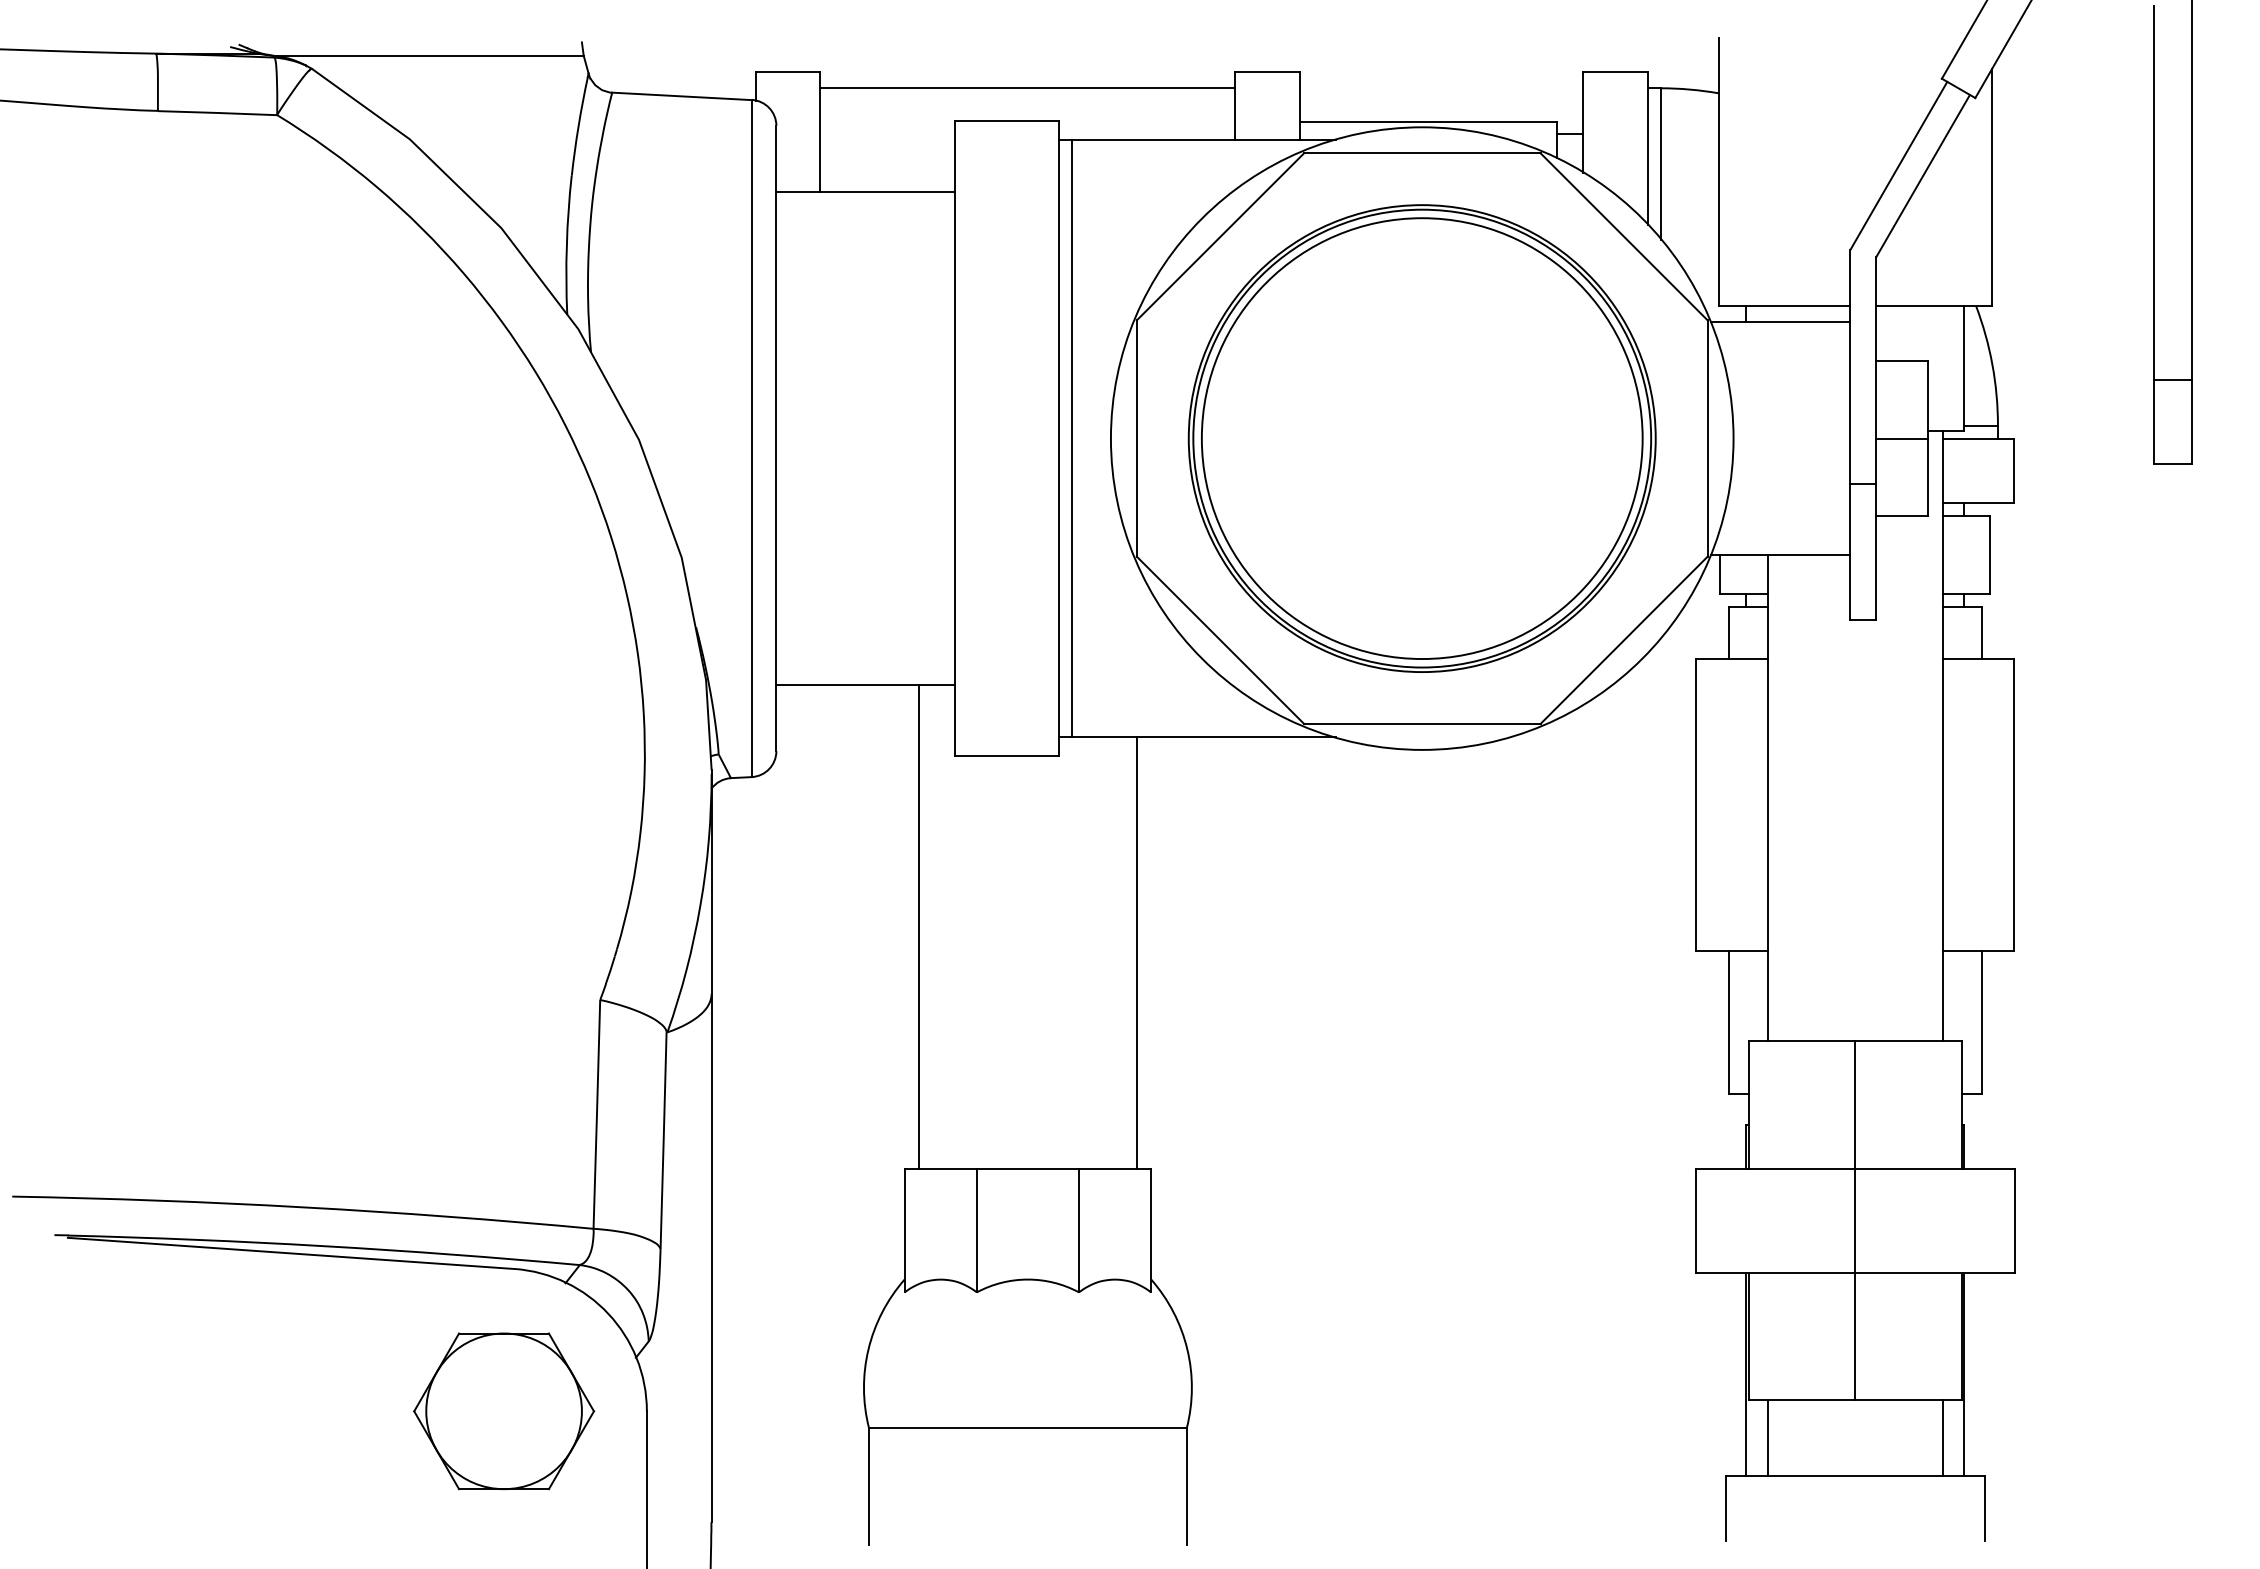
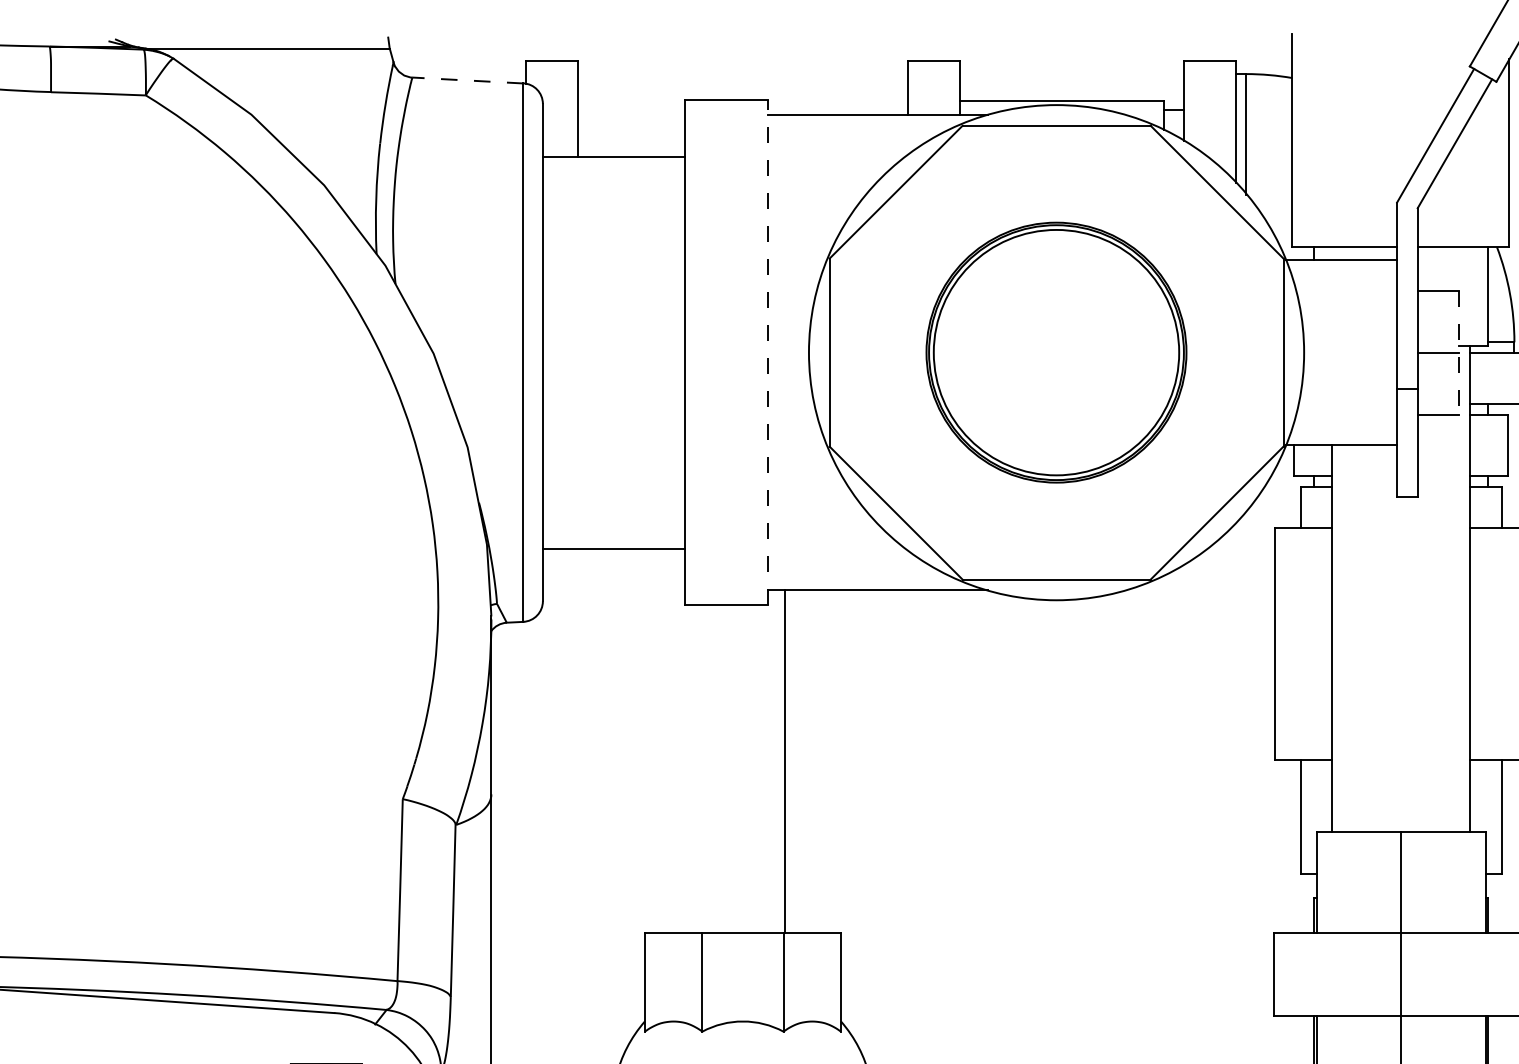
line: (1027, 88) -> (742, 74), removed
line: (681, 96) -> (467, 80), solid -> dashed
line: (1059, 438) -> (768, 352), solid -> dashed
line: (1072, 438) -> (778, 352), removed
part: (1421, 438) -> (1055, 352), size x0.7
line: (1928, 438) -> (1459, 352), solid -> dashed
line: (918, 926) -> (655, 740), removed
line: (1136, 952) -> (784, 761), moved

